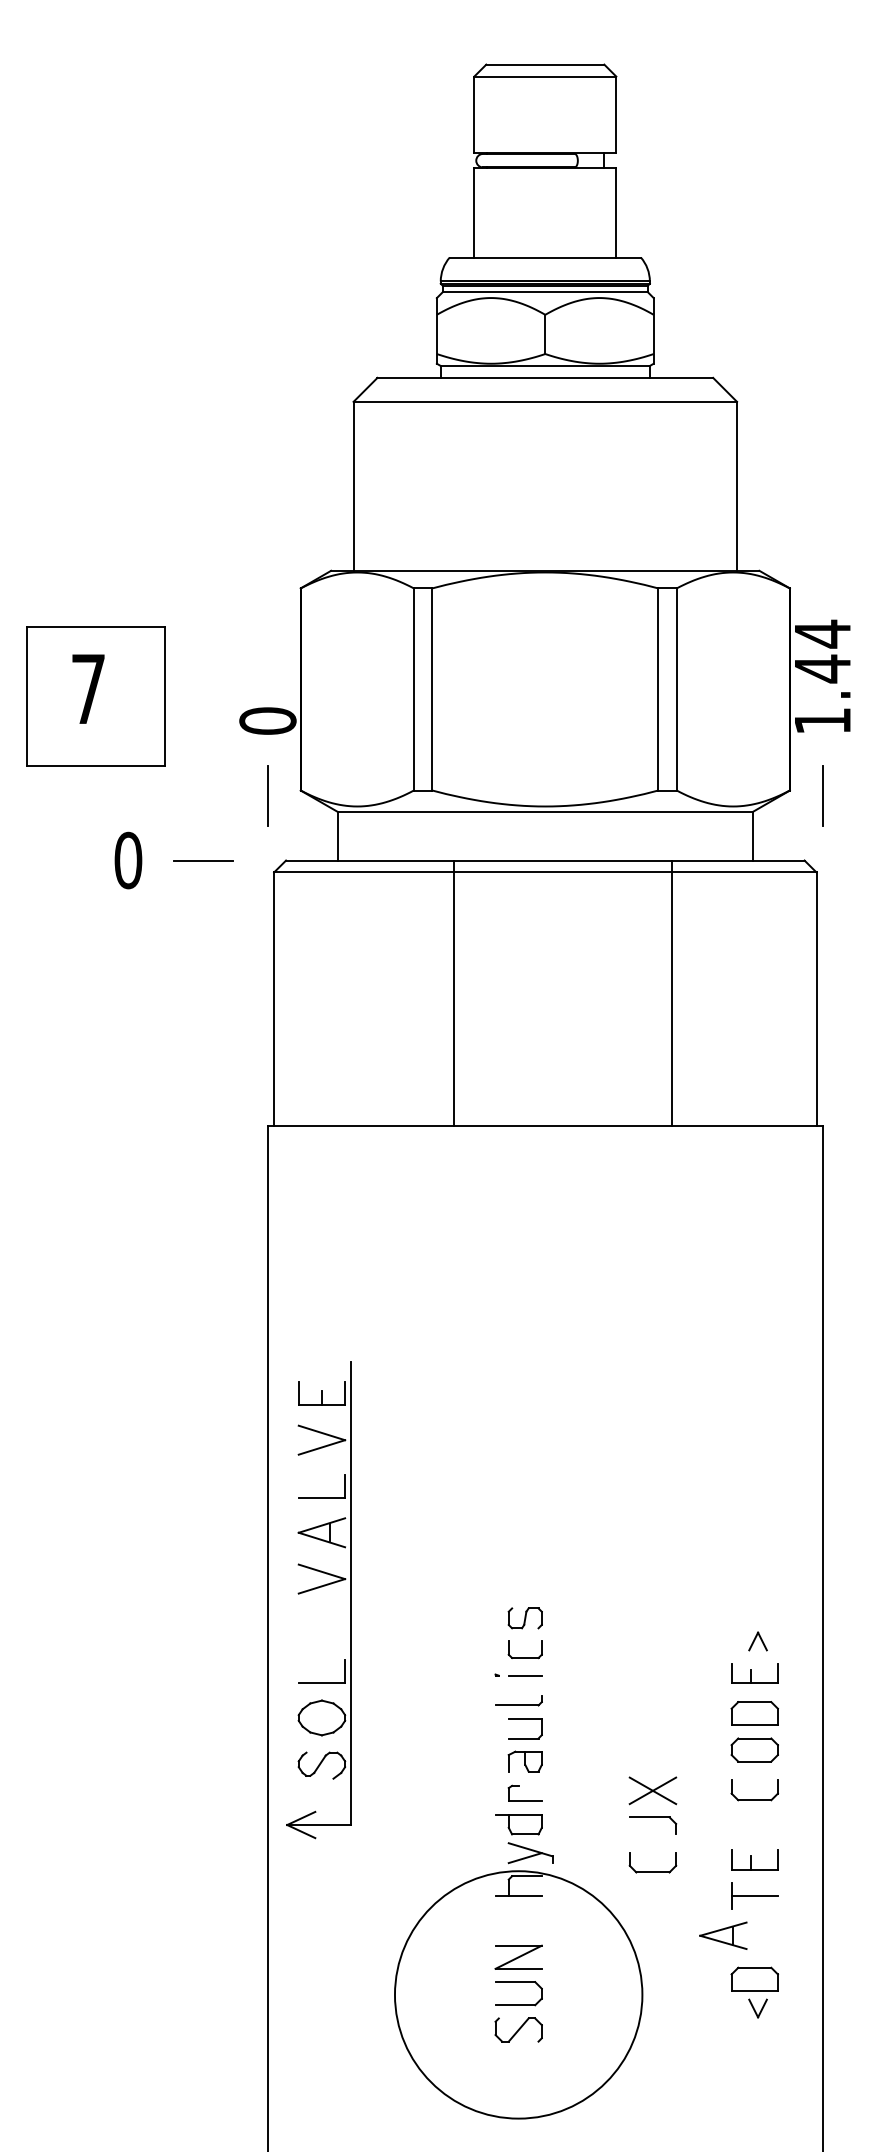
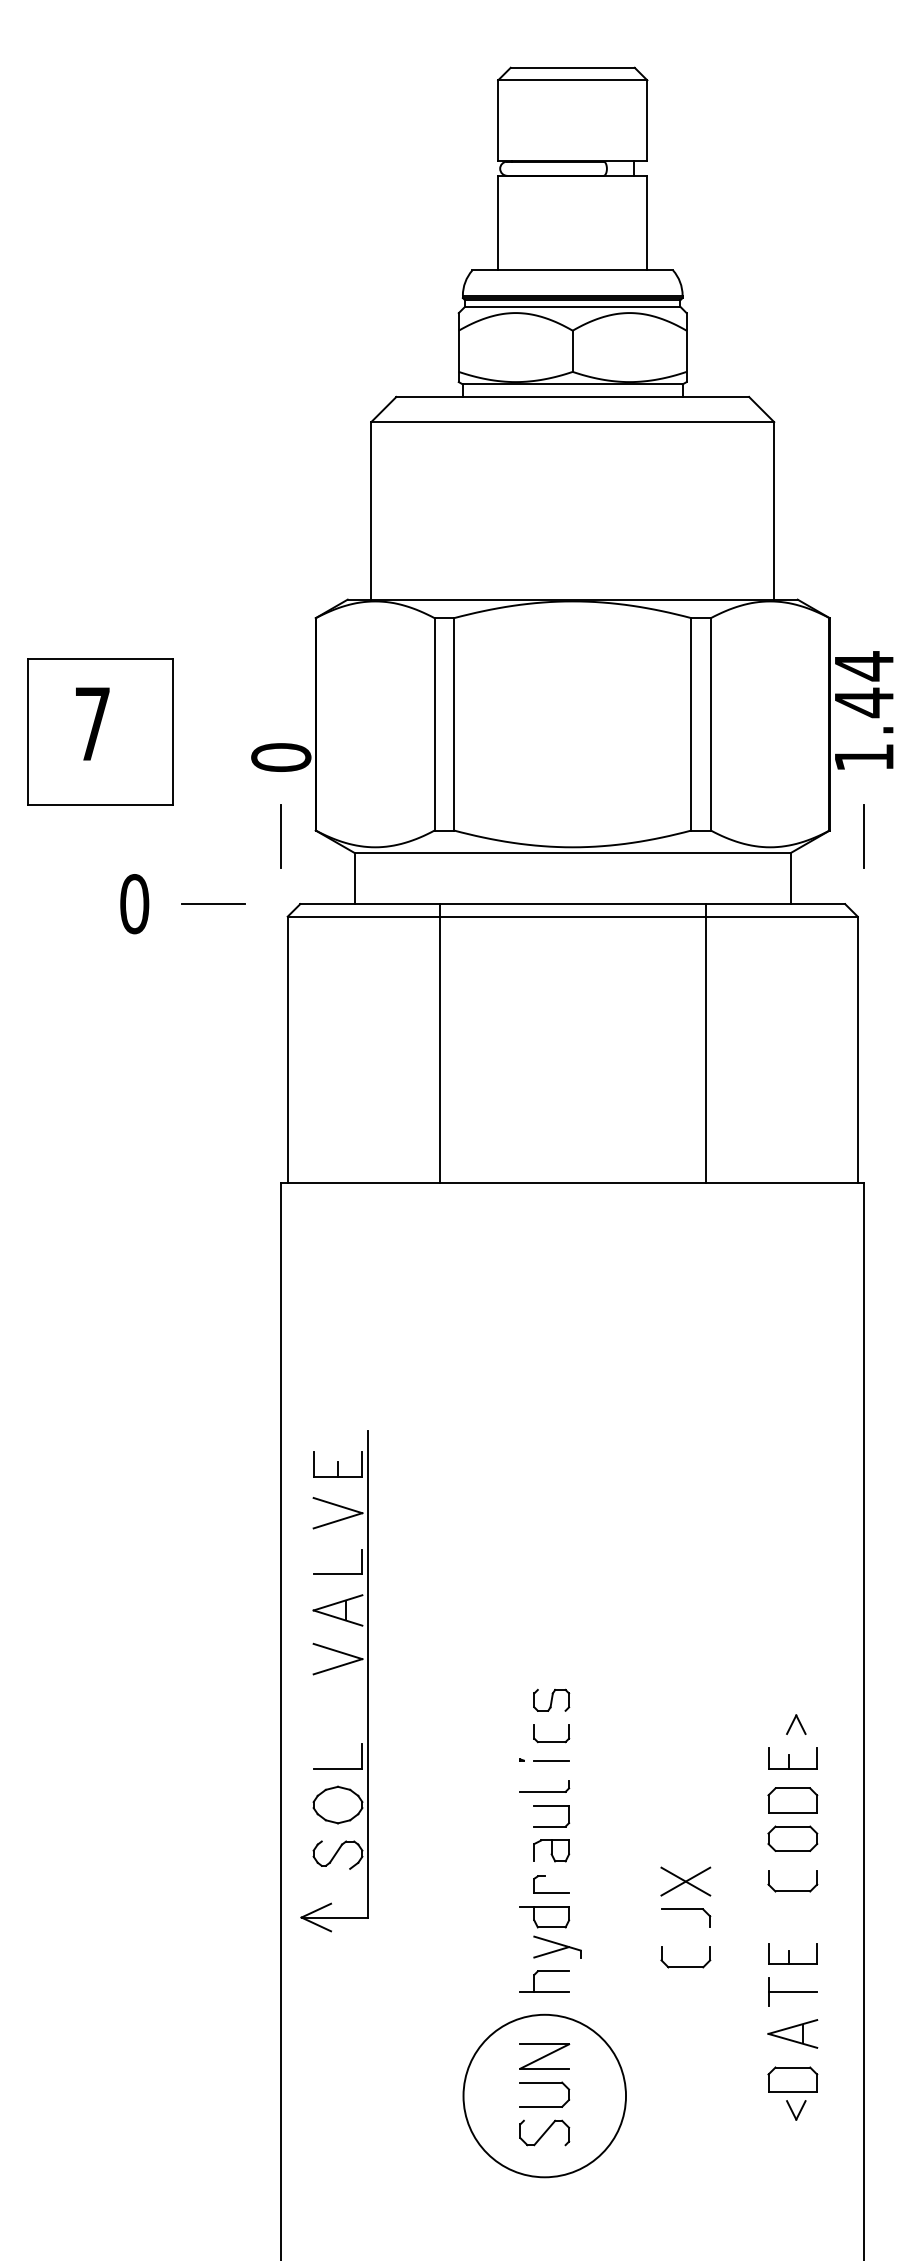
line: (453, 993) -> (439, 1043), moved
part: (723, 1935) -> (792, 2033), moved
circle: (518, 1994) -> (544, 2095), size x0.62

